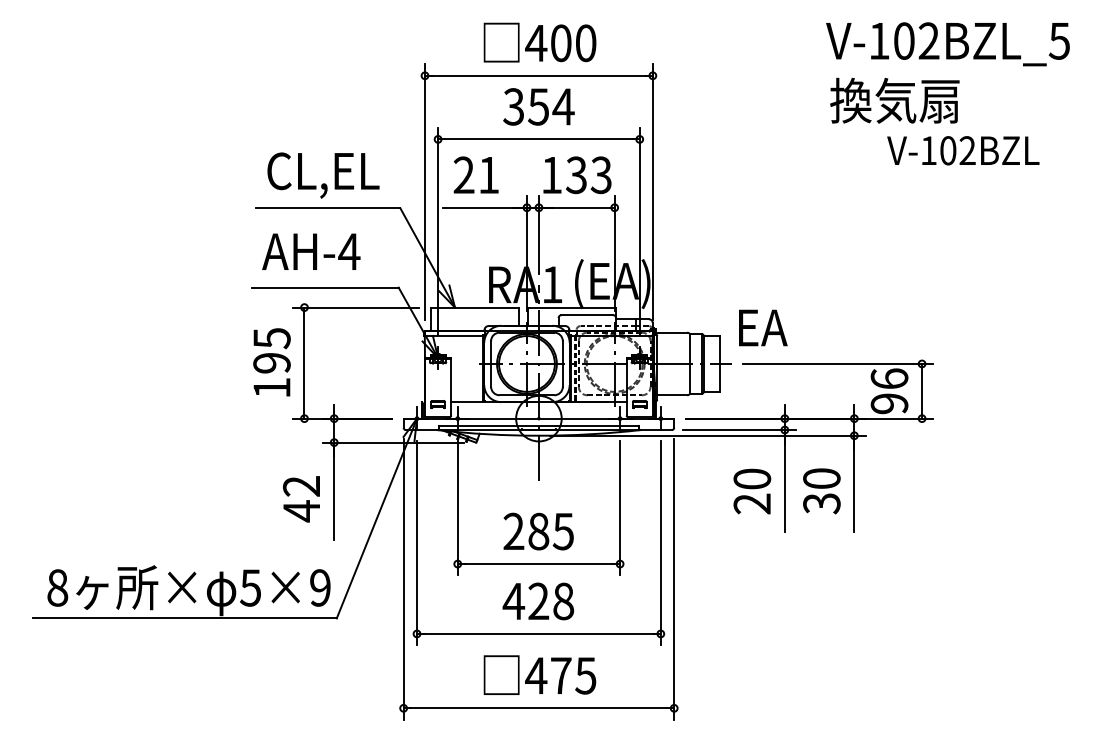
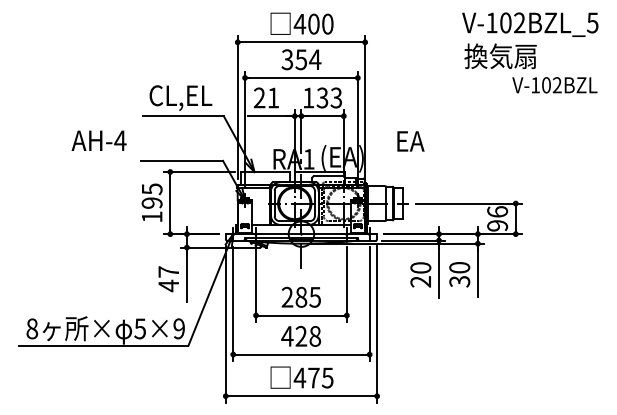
text: (962, 151) -> (554, 85), moved
text: (310, 251) -> (98, 140), moved
text: (762, 328) -> (410, 141), moved
text: (301, 485) -> (168, 271), 42 -> 47

